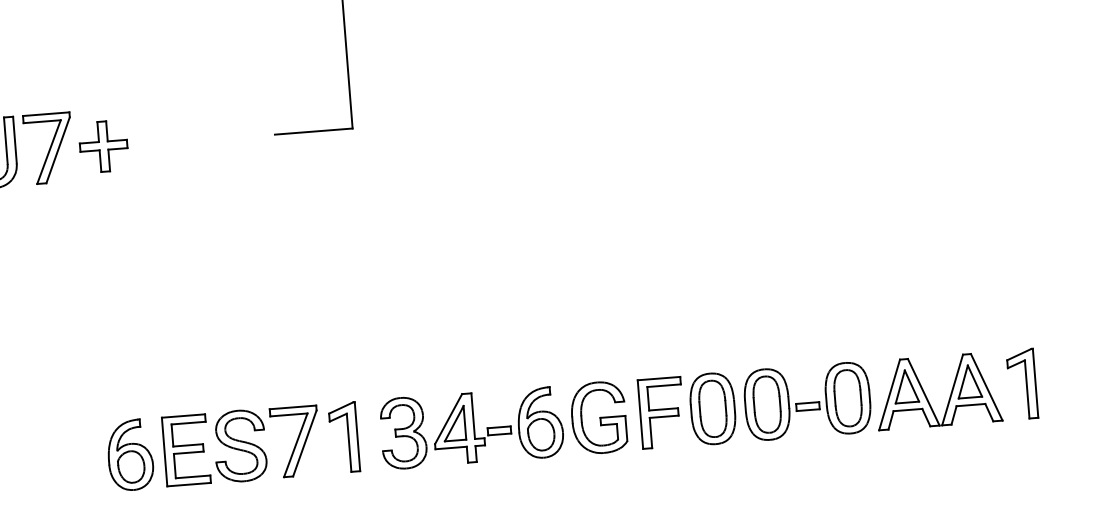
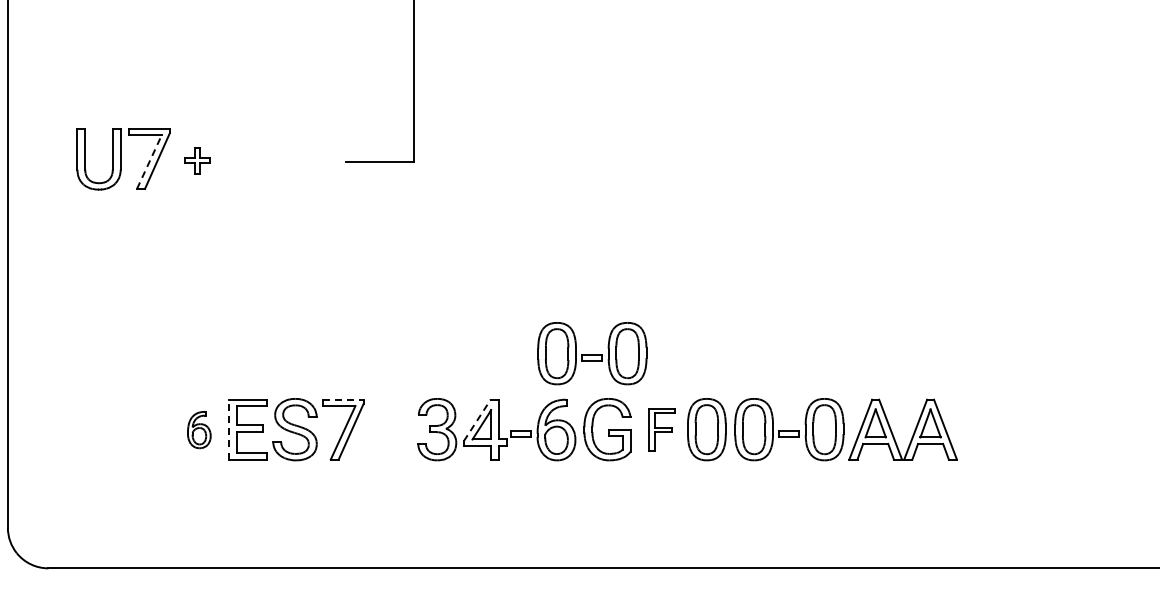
part: (104, 146) -> (197, 160), size x0.6
line: (49, 152) -> (149, 162), solid -> dashed
part: (574, 331) -> (592, 353), added
part: (1022, 384) -> (976, 429), removed
line: (293, 407) -> (343, 399), solid -> dashed
part: (661, 412) -> (662, 429), size x0.7
line: (448, 419) -> (477, 420), solid -> dashed
part: (344, 437) -> (385, 429), removed
line: (165, 451) -> (229, 429), solid -> dashed
part: (130, 454) -> (199, 429), size x0.6

